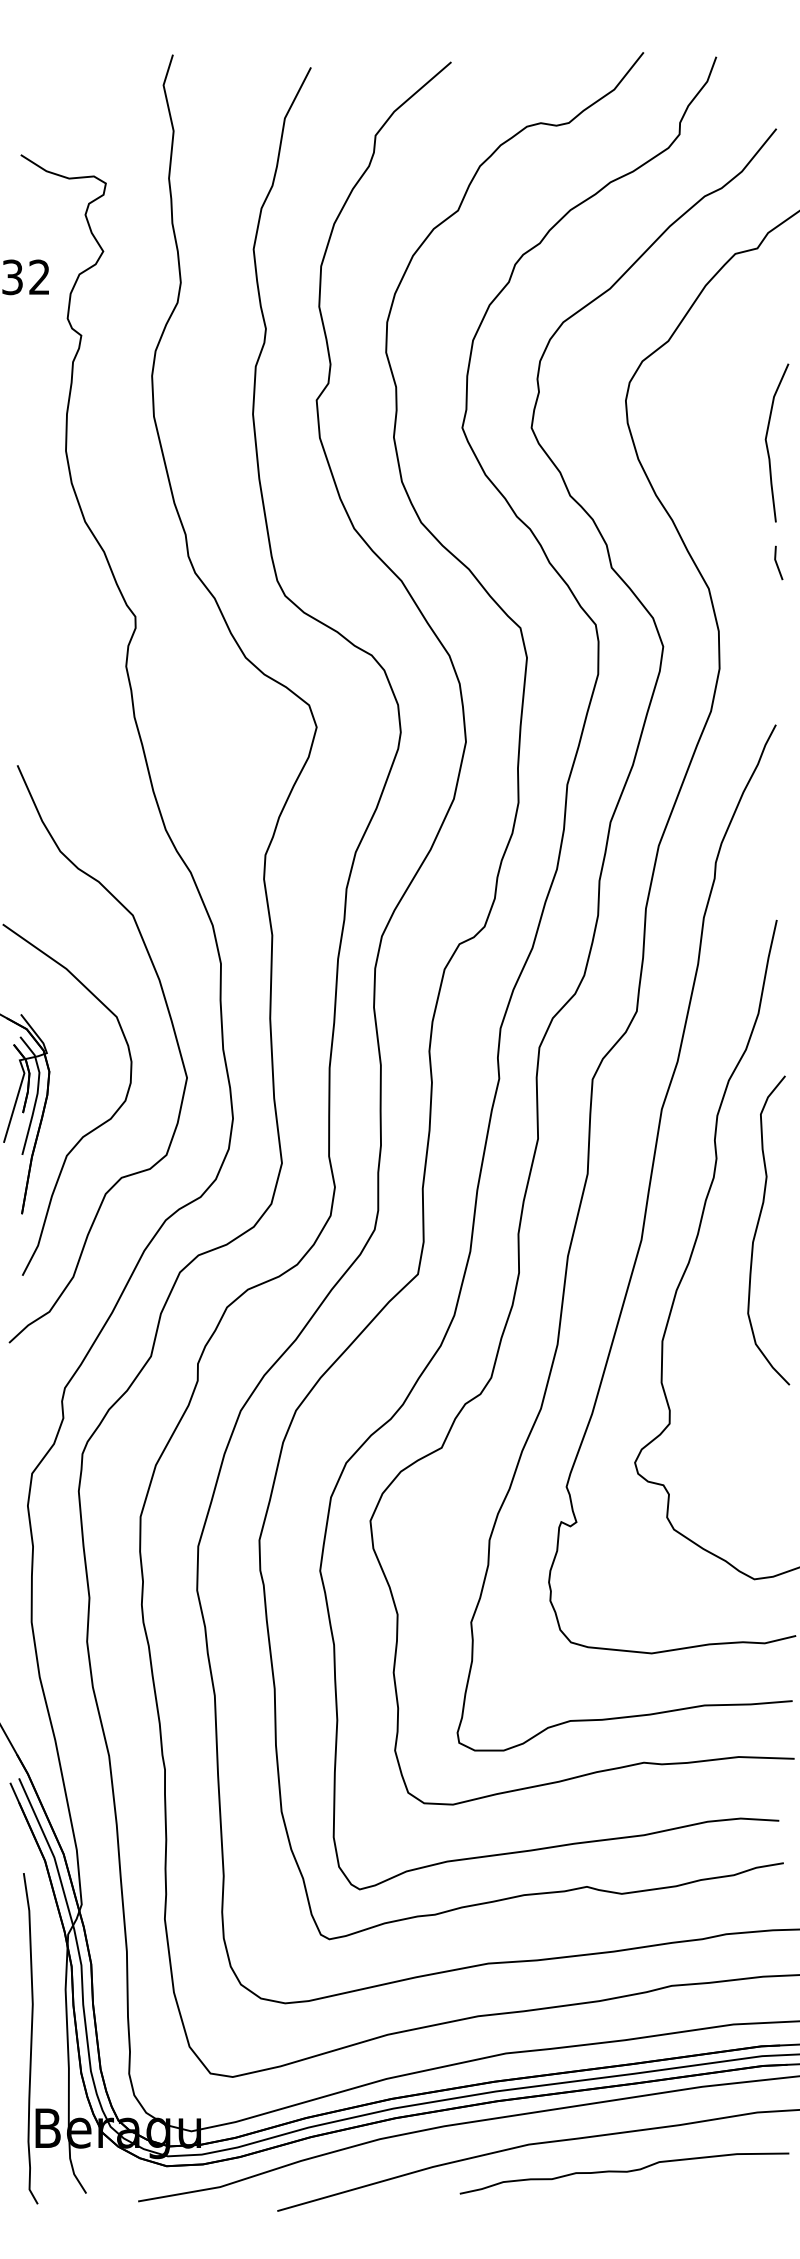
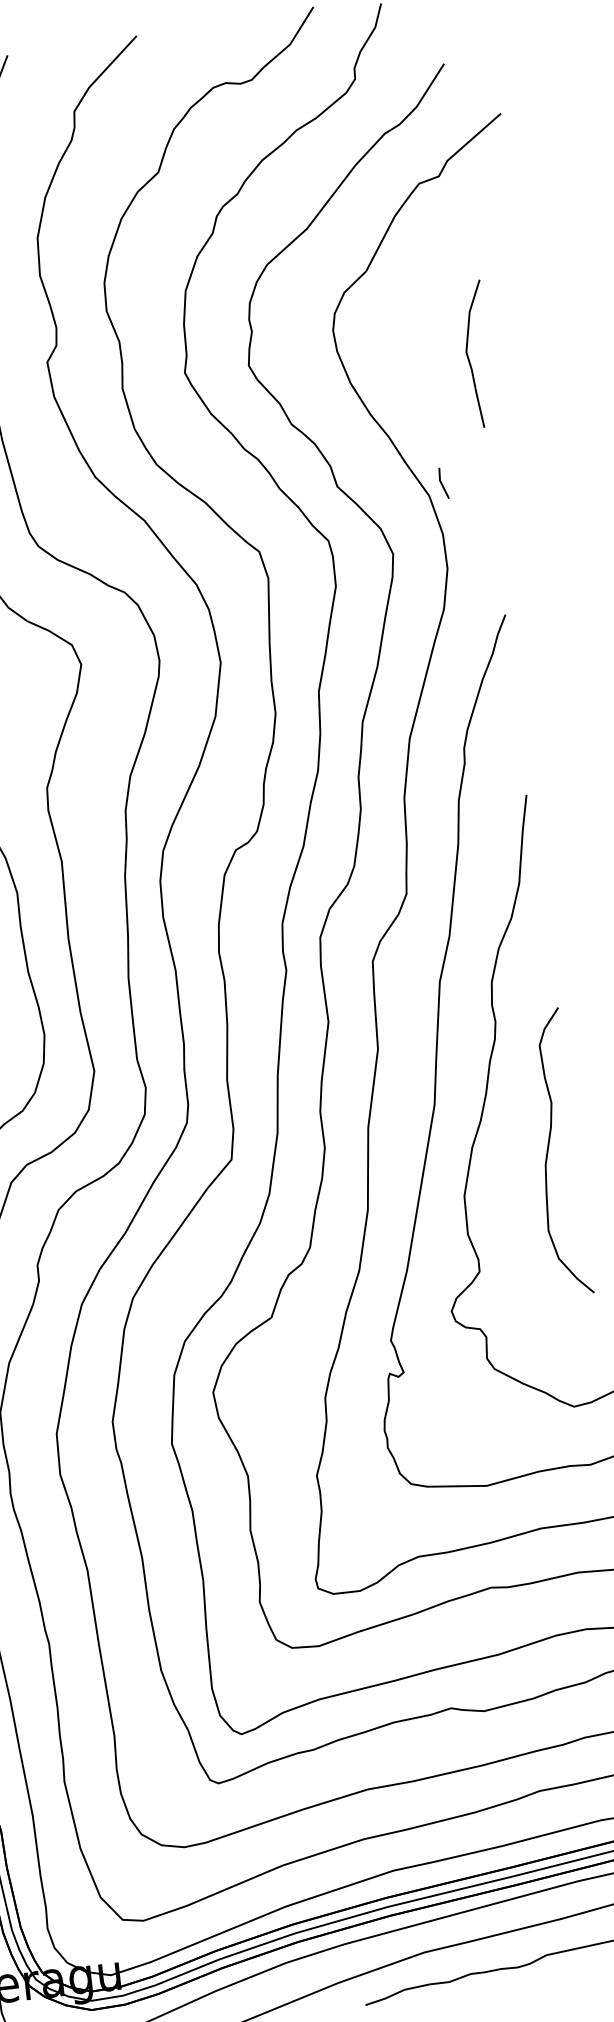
line: (777, 562) -> (442, 483), moved
curve: (758, 1226) -> (549, 1149), moved

